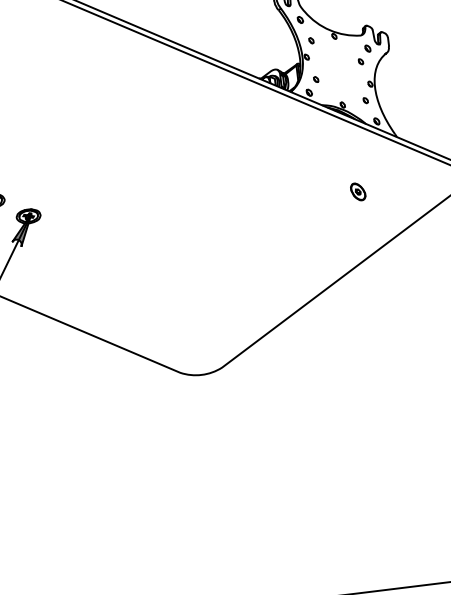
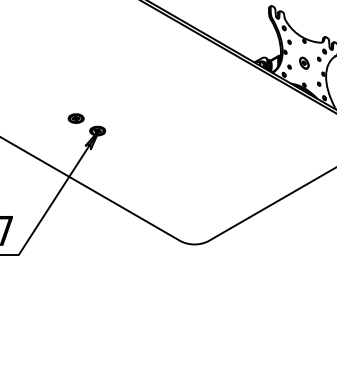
part: (358, 190) -> (304, 62), moved

